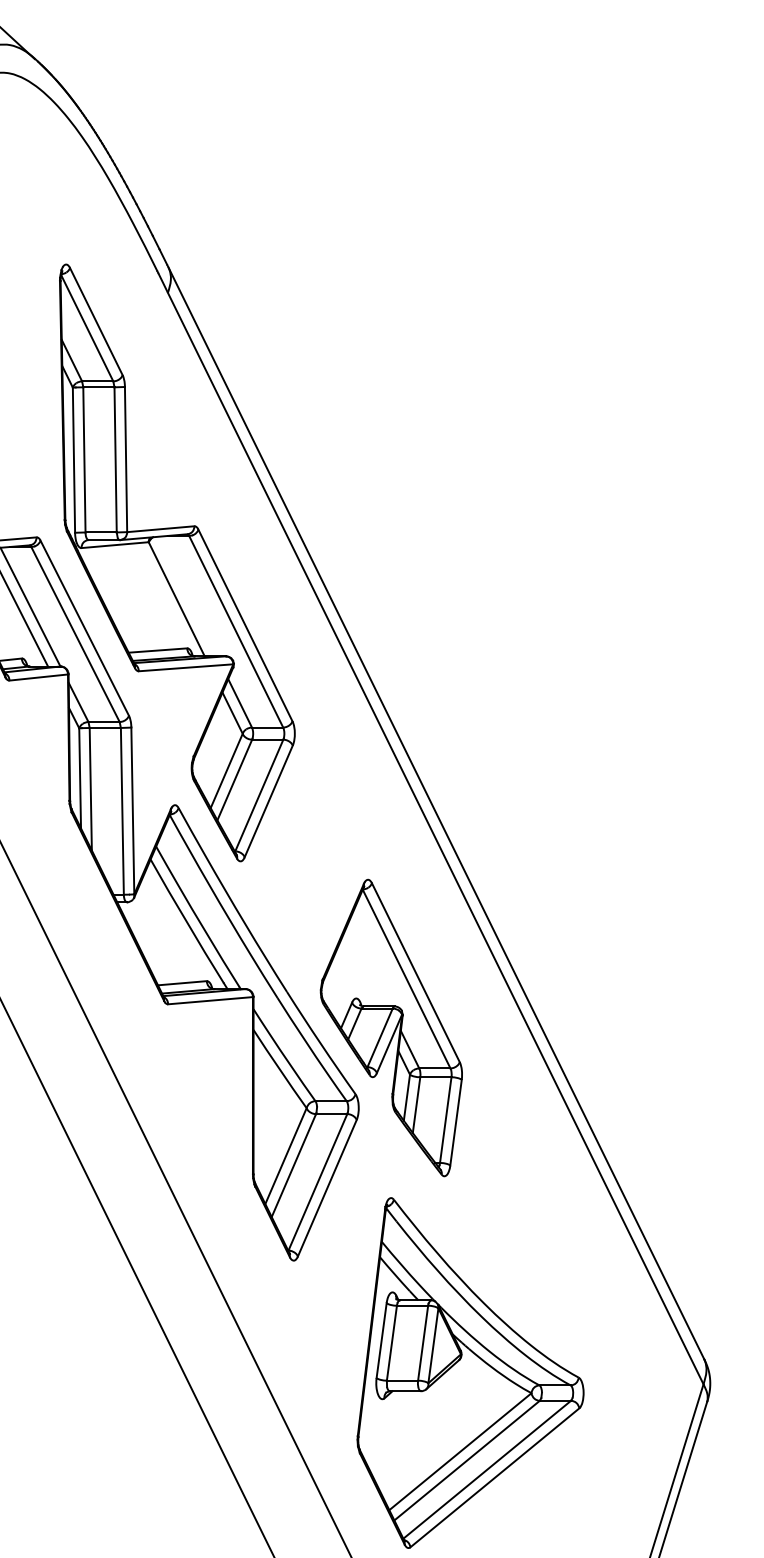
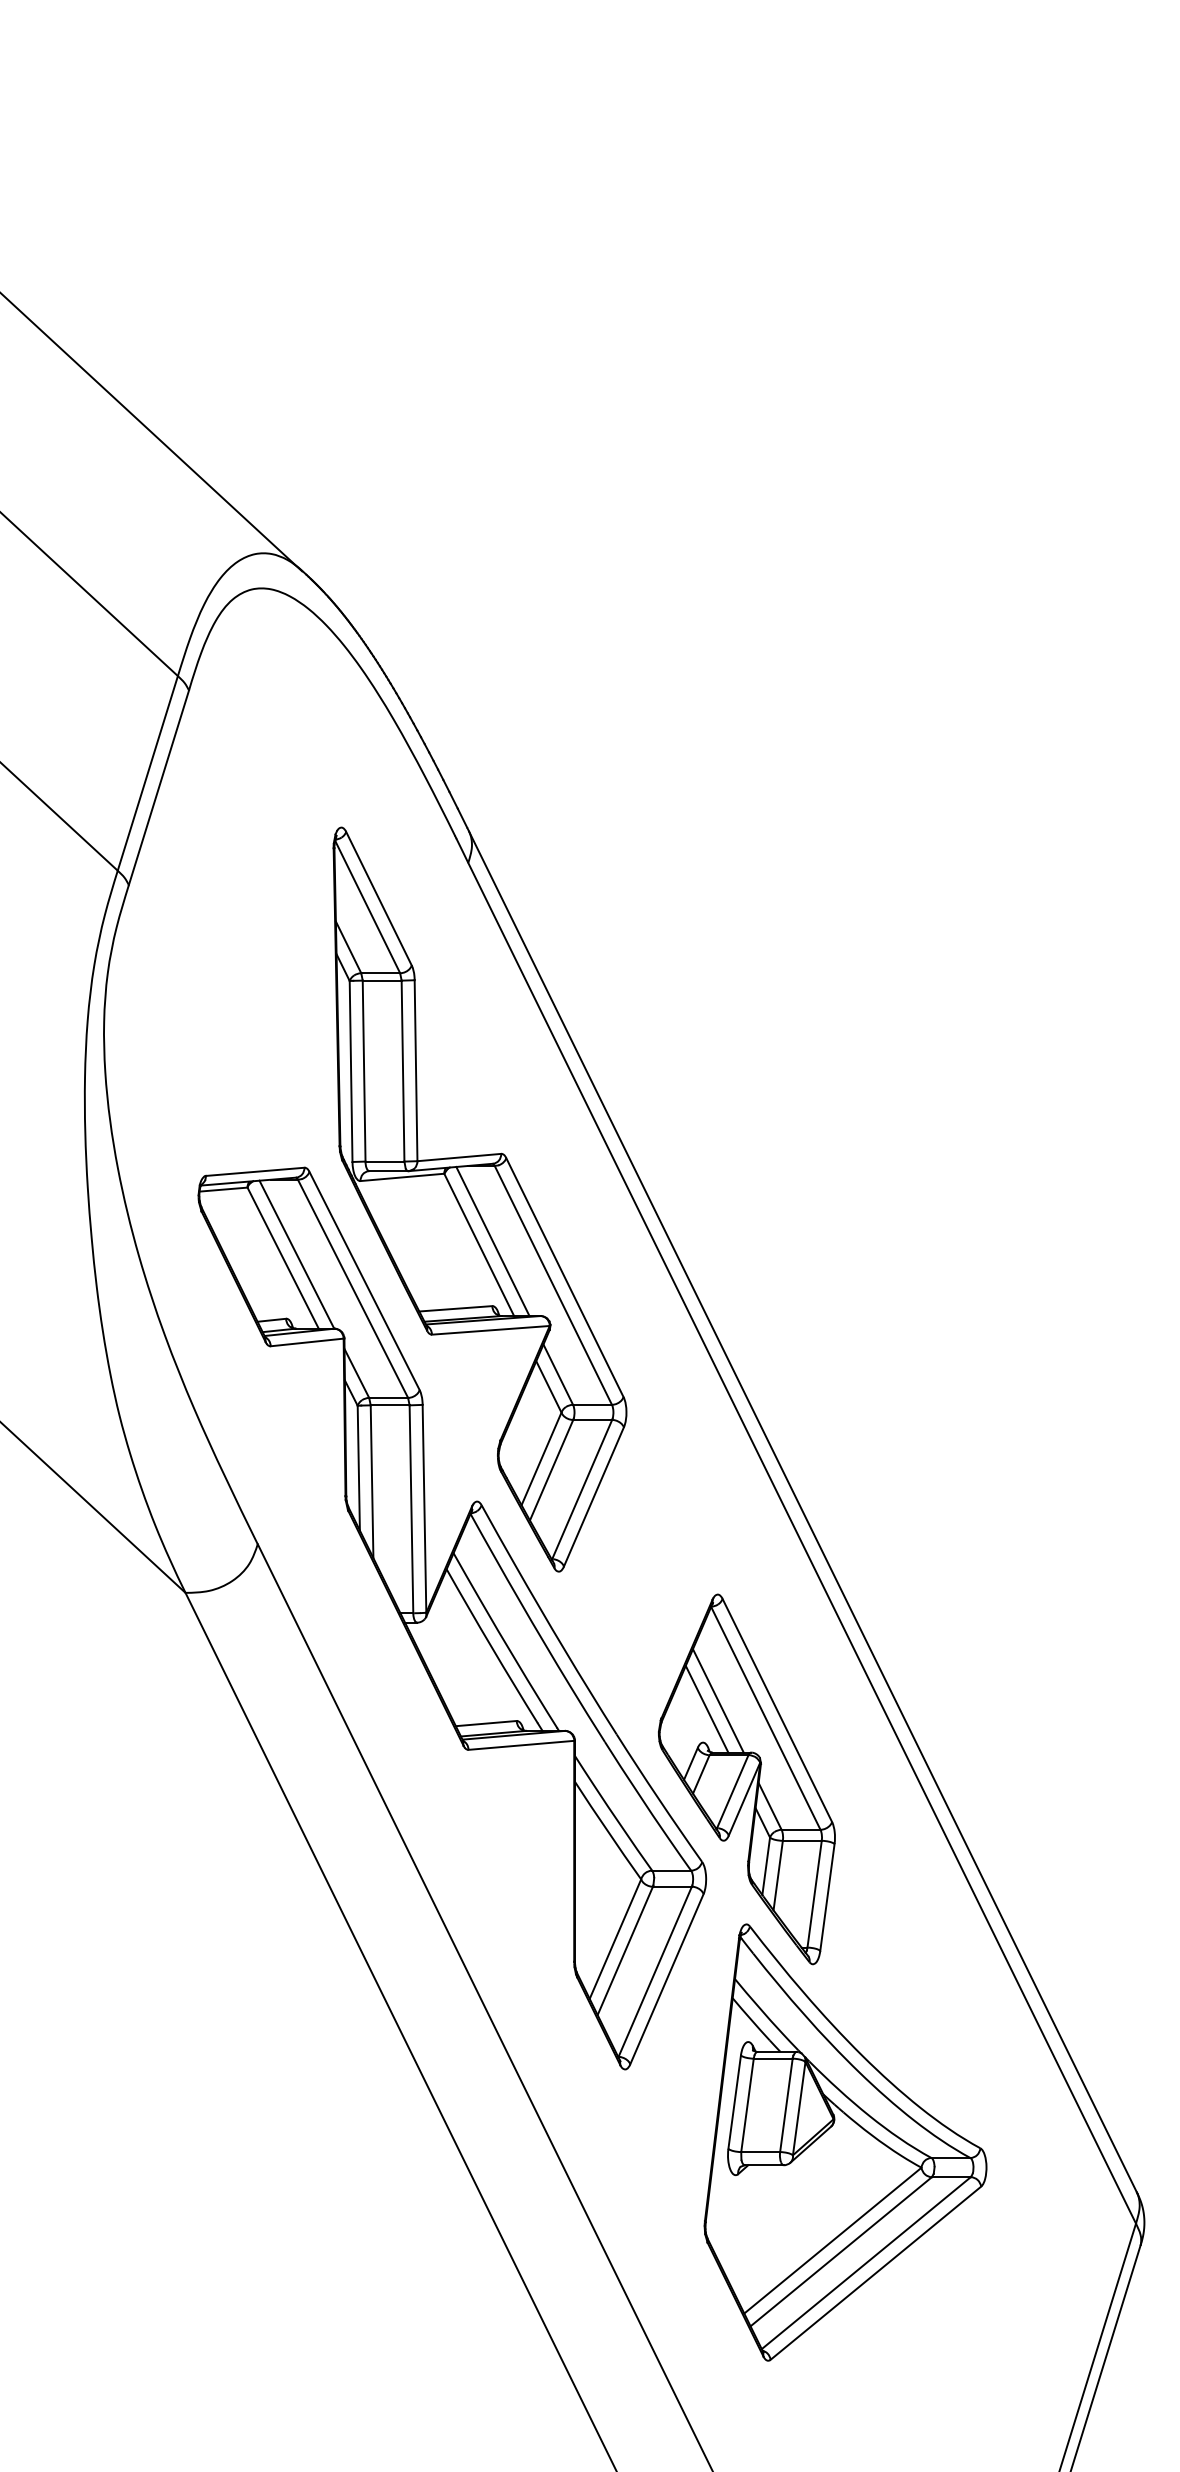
line: (187, 596) -> (492, 1241), added
line: (367, 964) -> (717, 1700), added
line: (359, 971) -> (706, 1708), added
part: (470, 1372) -> (845, 2142), moved

